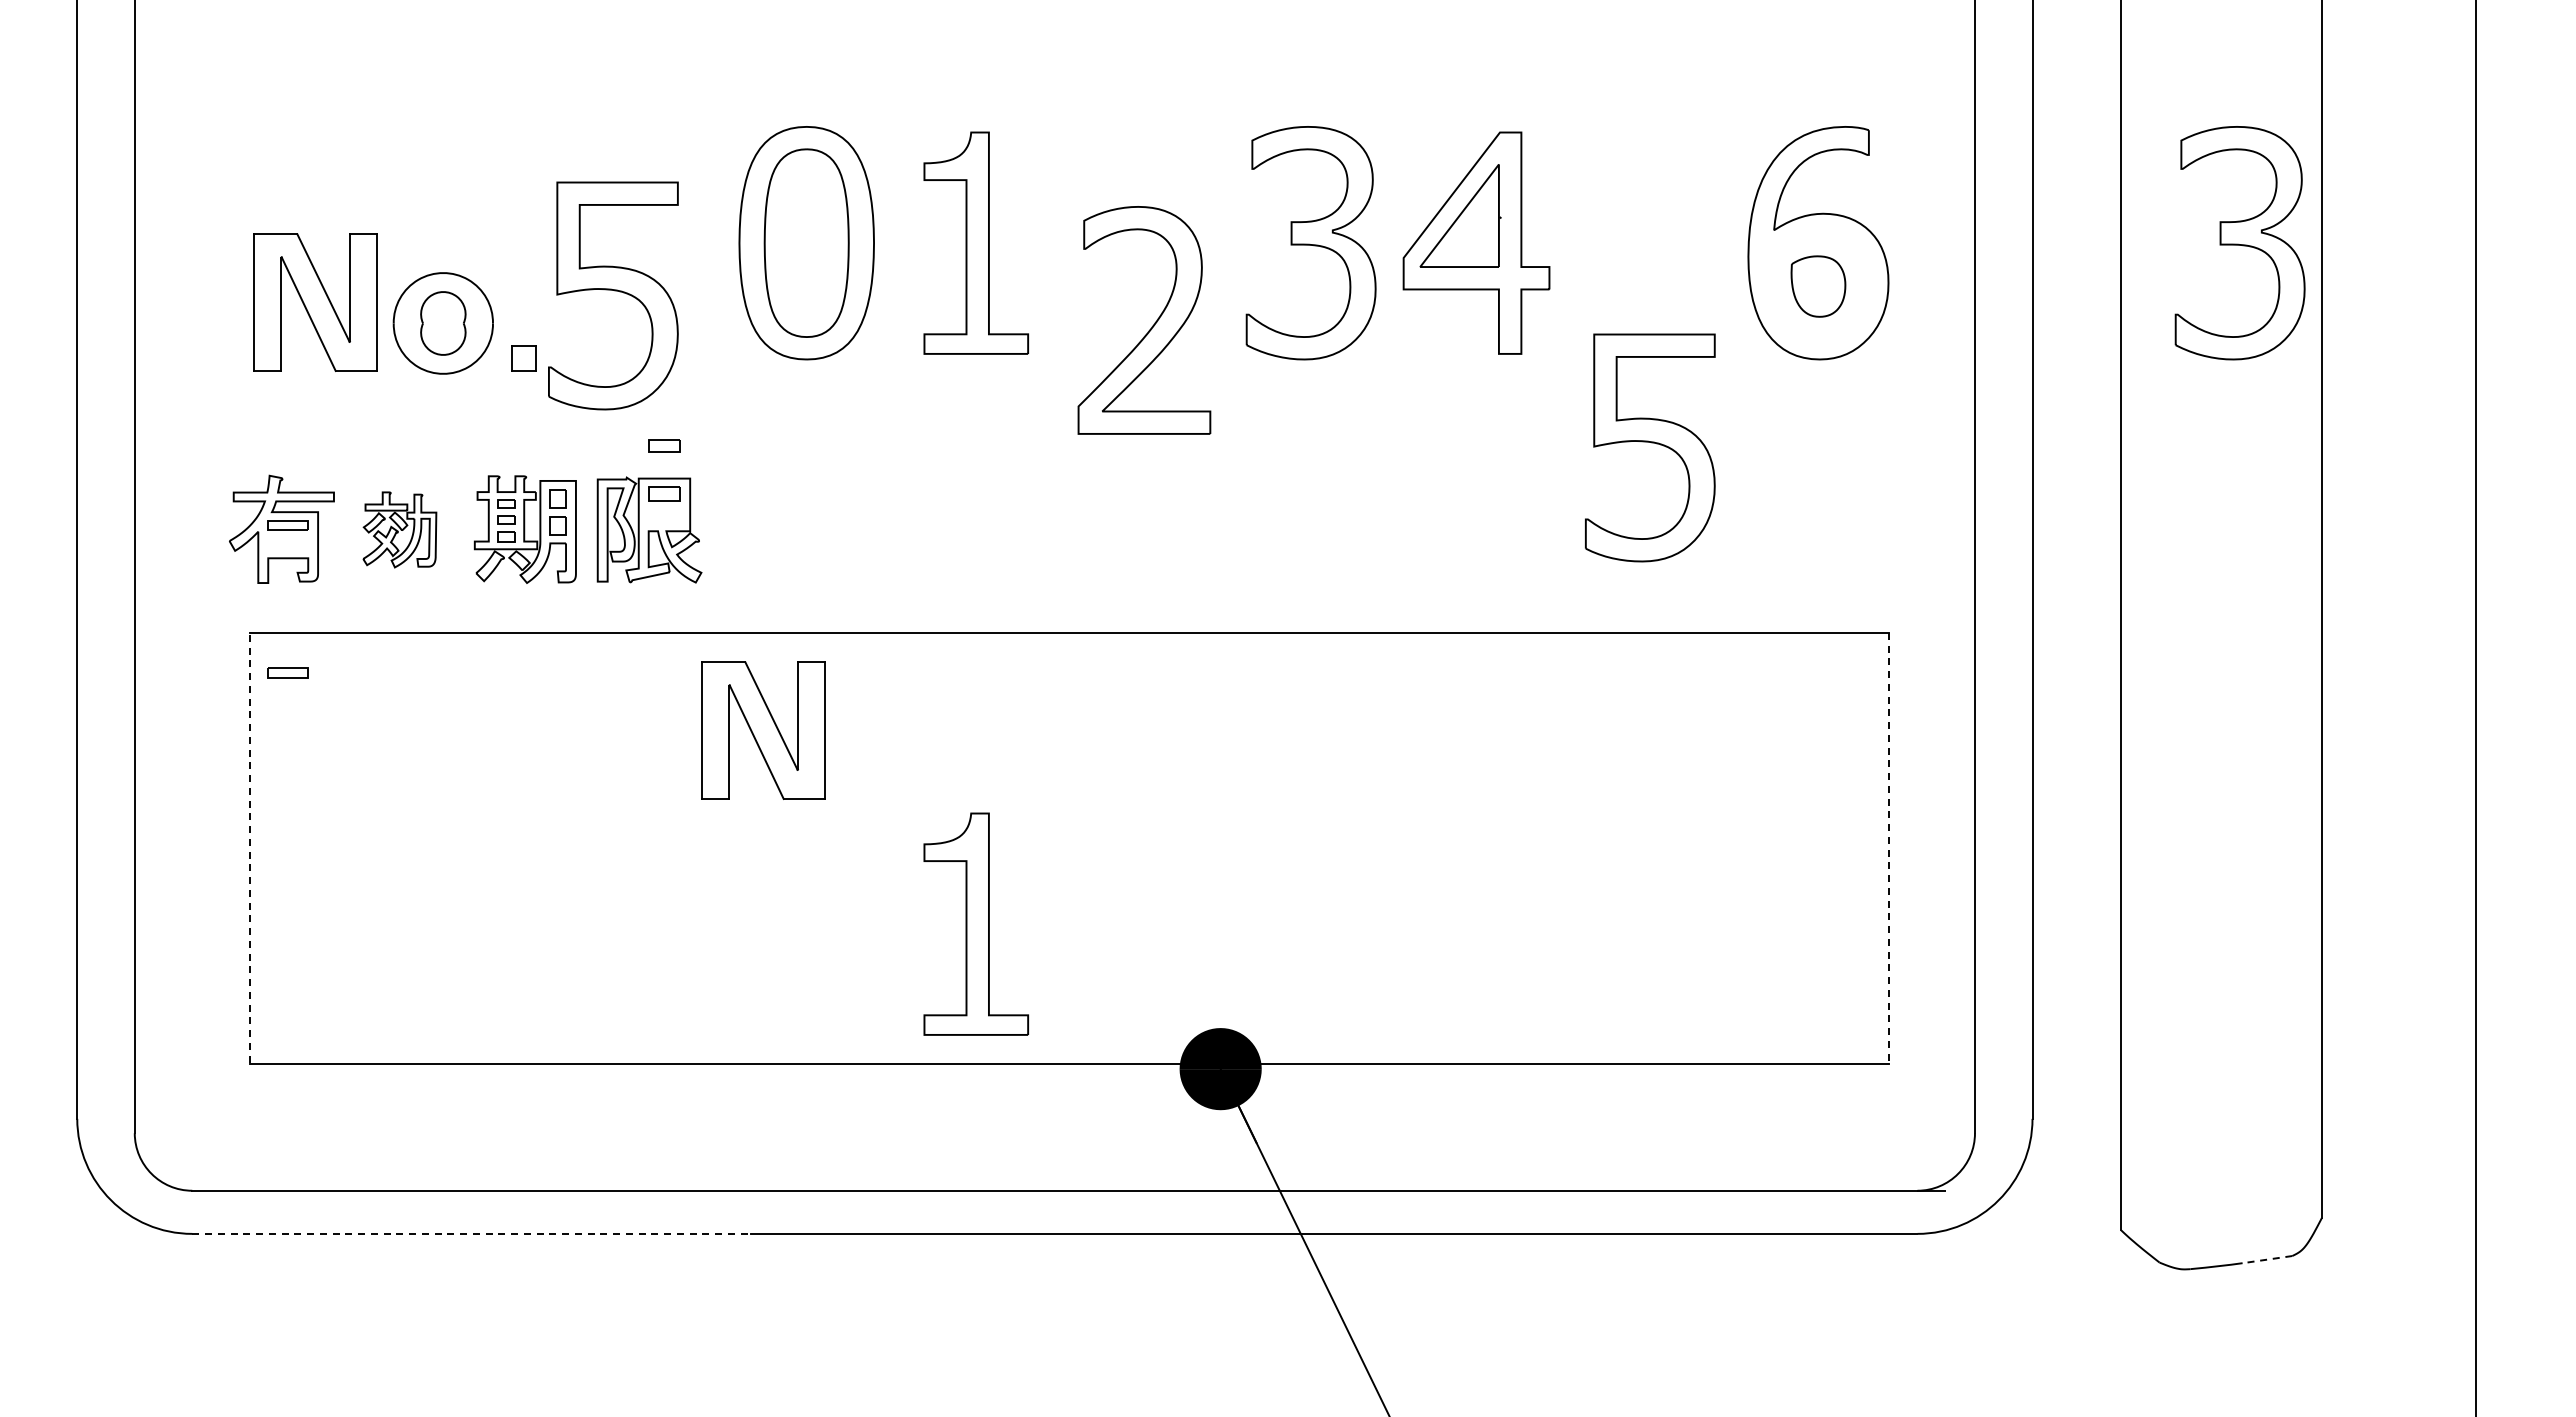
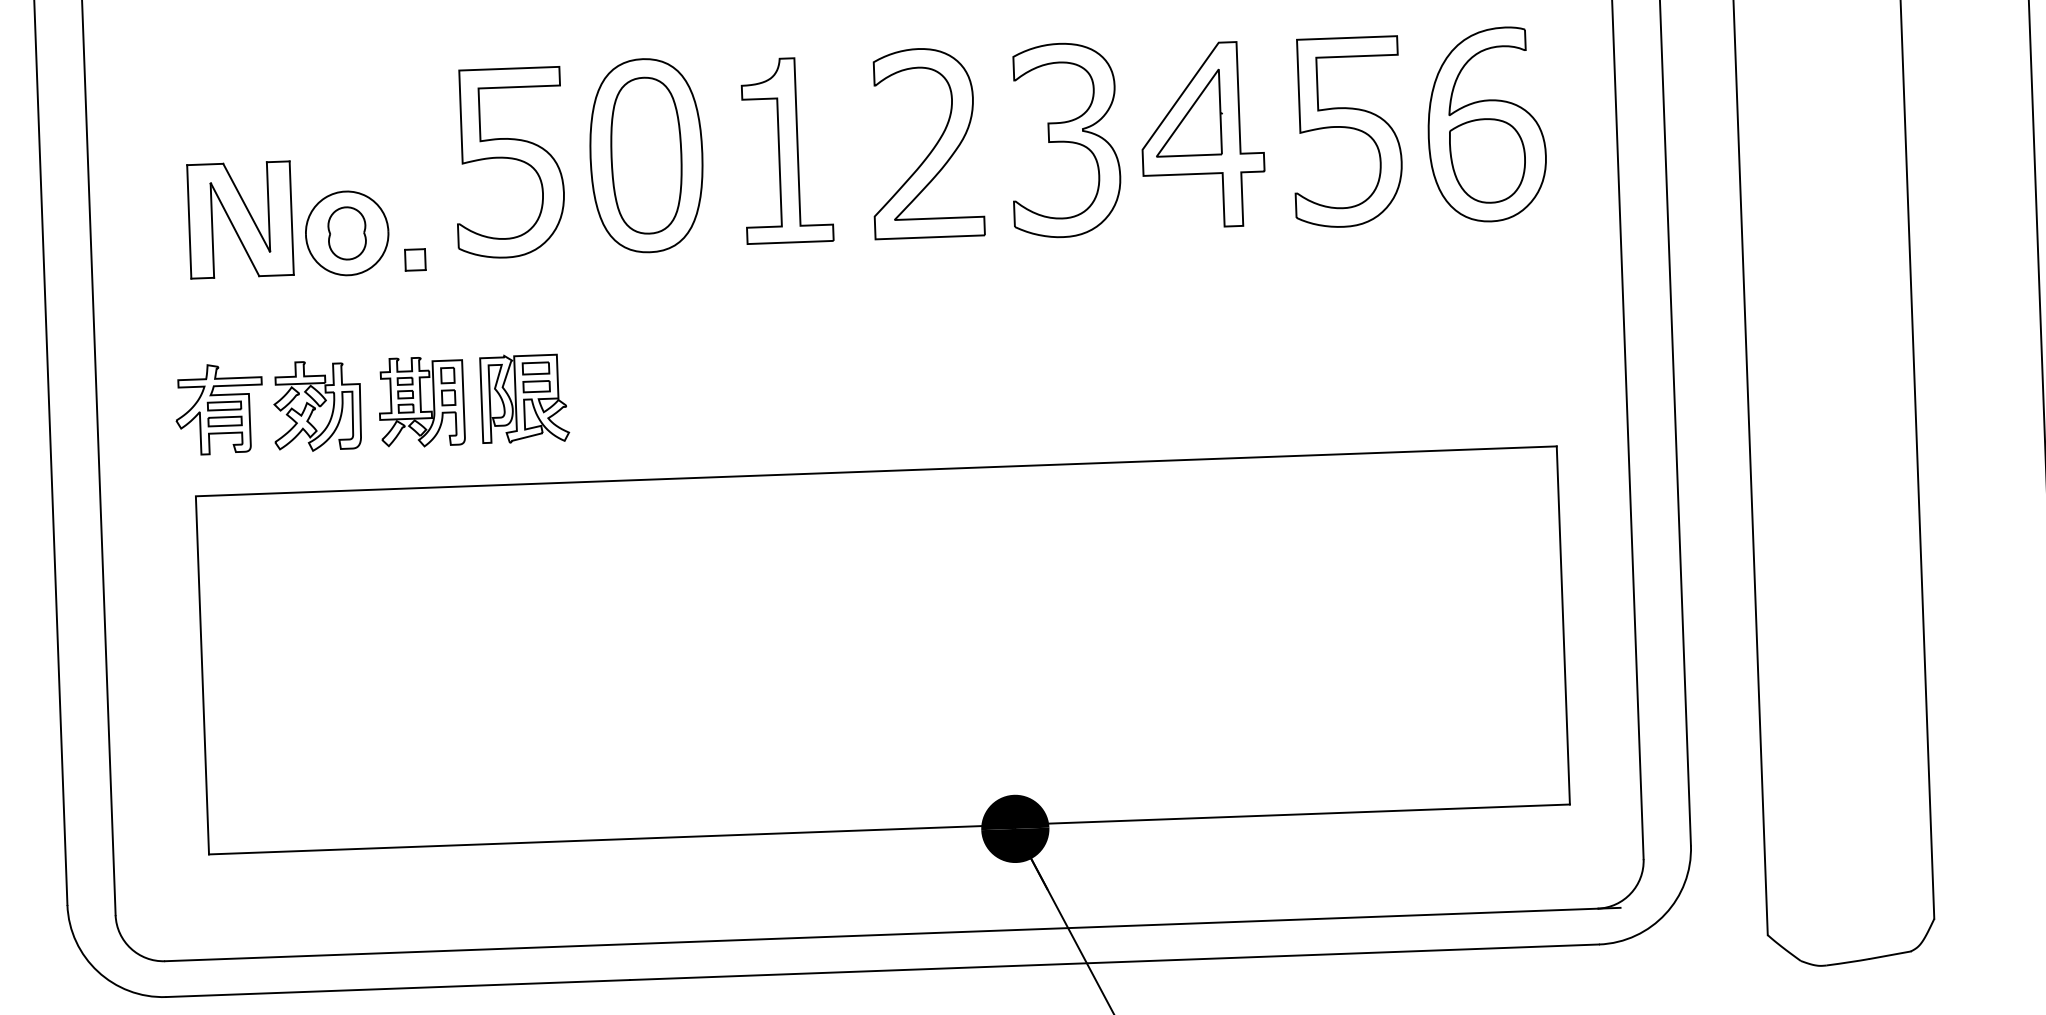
part: (2239, 243) -> (1836, 112), removed
part: (1818, 286) -> (1487, 160), size x1.67
part: (613, 295) -> (509, 162), moved
part: (1151, 326) -> (932, 147), moved
part: (664, 445) -> (536, 386), moved
part: (1650, 447) -> (1347, 131), moved
part: (399, 529) -> (317, 405), size x1.43
part: (287, 672) -> (224, 420), moved
part: (763, 730) -> (625, 561), removed
line: (1888, 848) -> (1563, 625), dashed -> solid
line: (249, 849) -> (202, 676), dashed -> solid
part: (975, 923) -> (807, 715), removed
line: (471, 1233) -> (398, 988), dashed -> solid
line: (2266, 1259) -> (1889, 955), dashed -> solid

